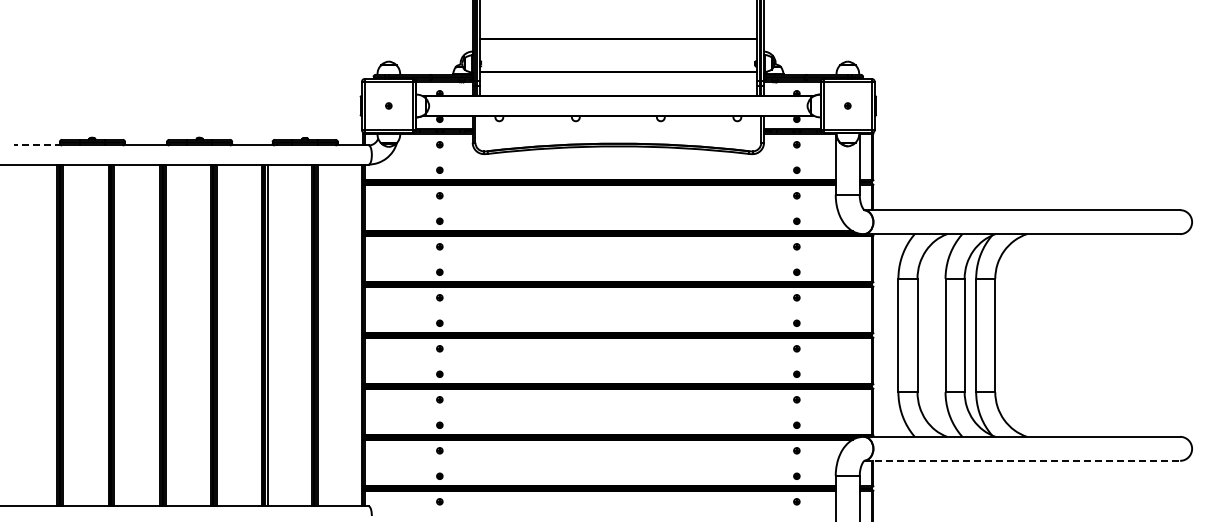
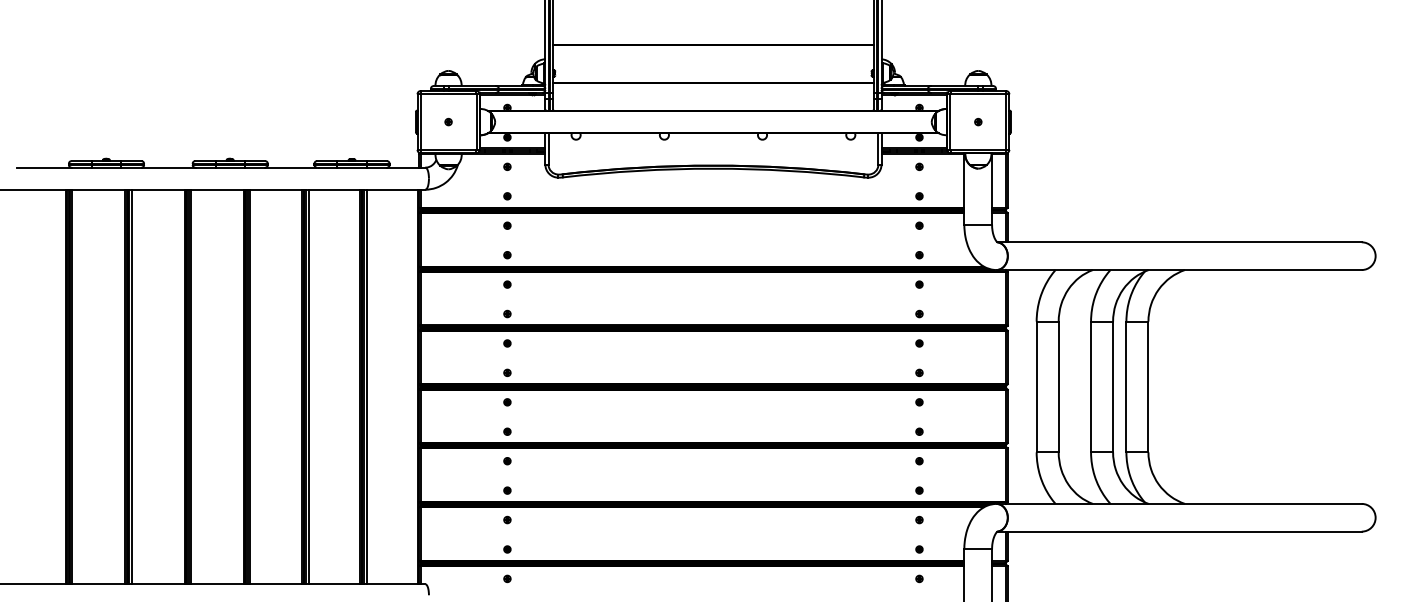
line: (38, 145) -> (44, 167), dashed -> solid
line: (1022, 460) -> (1179, 531), dashed -> solid

